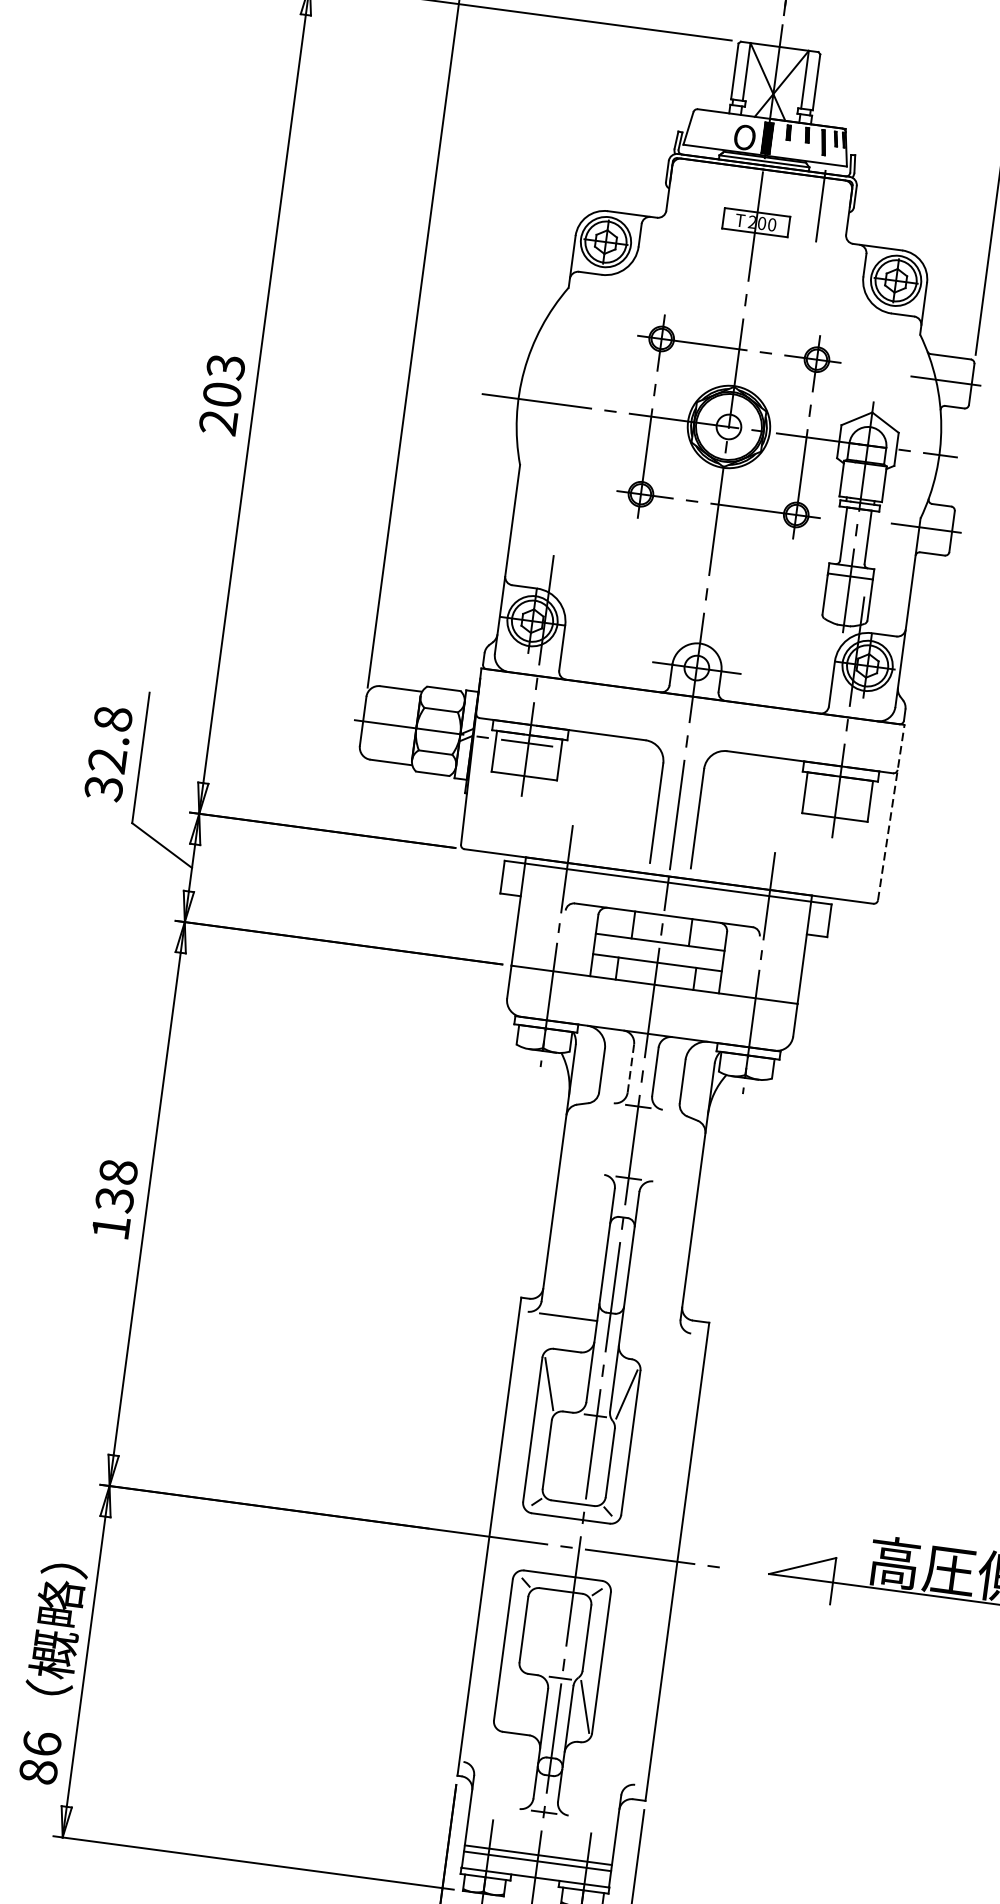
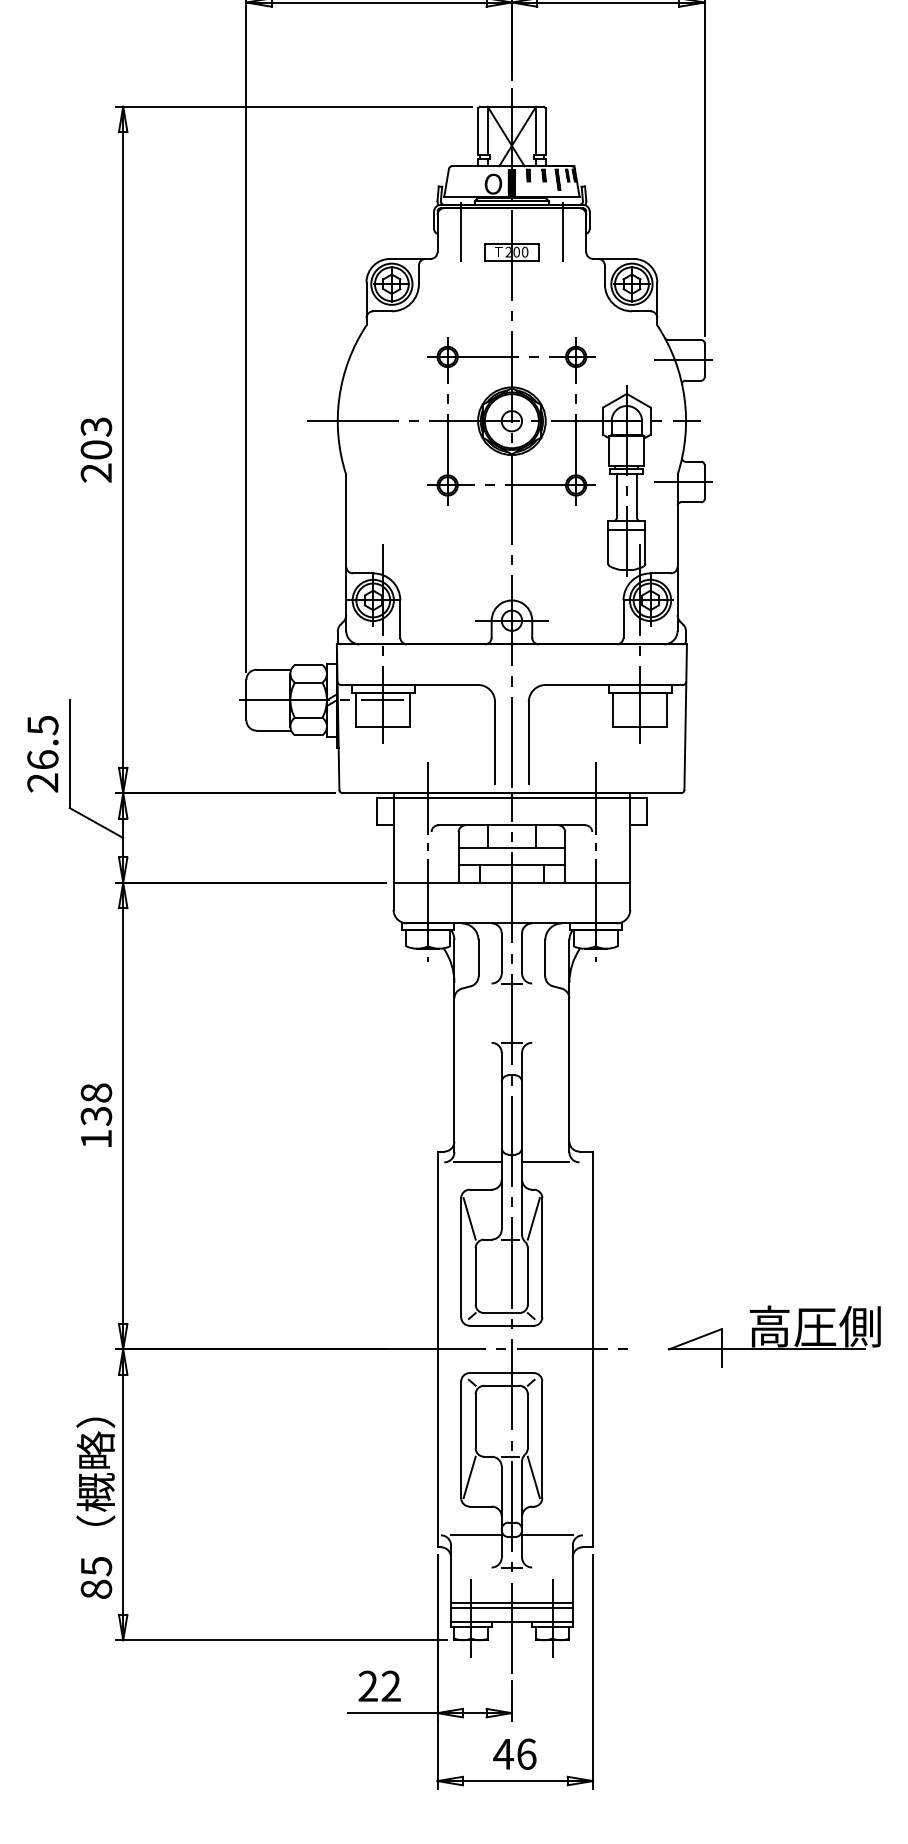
line: (698, 189) -> (461, 231), added
text: (108, 752) -> (42, 753), 32.8 -> 26.5
line: (890, 813) -> (685, 717), dashed -> solid
line: (630, 1068) -> (501, 953), dashed -> solid
line: (650, 1328) -> (545, 1162), added
line: (507, 1696) -> (469, 1477), added
text: (42, 1744) -> (96, 1566), 86 -> 85
line: (506, 1767) -> (476, 1535), added
line: (592, 1779) -> (547, 1535), added

